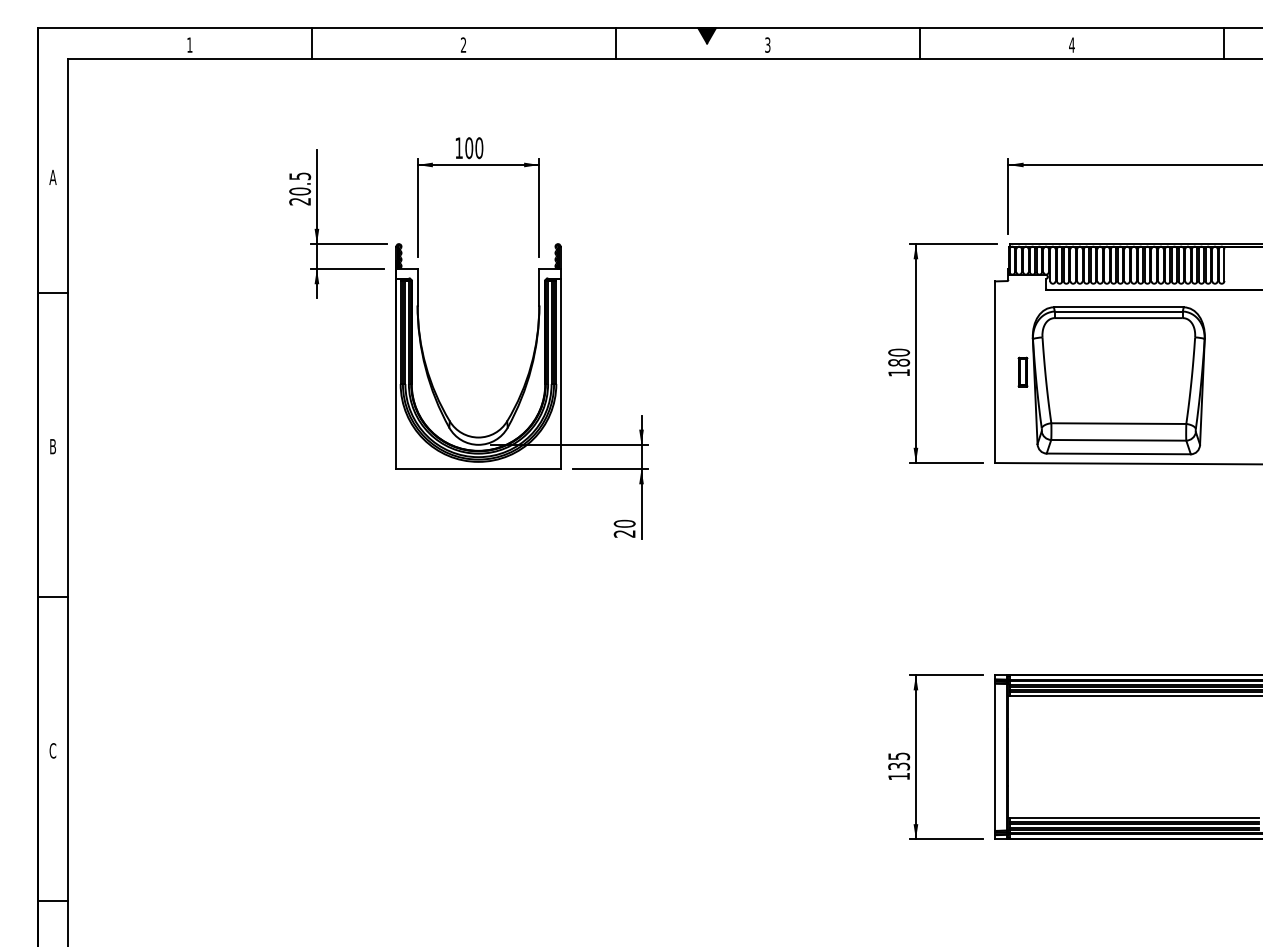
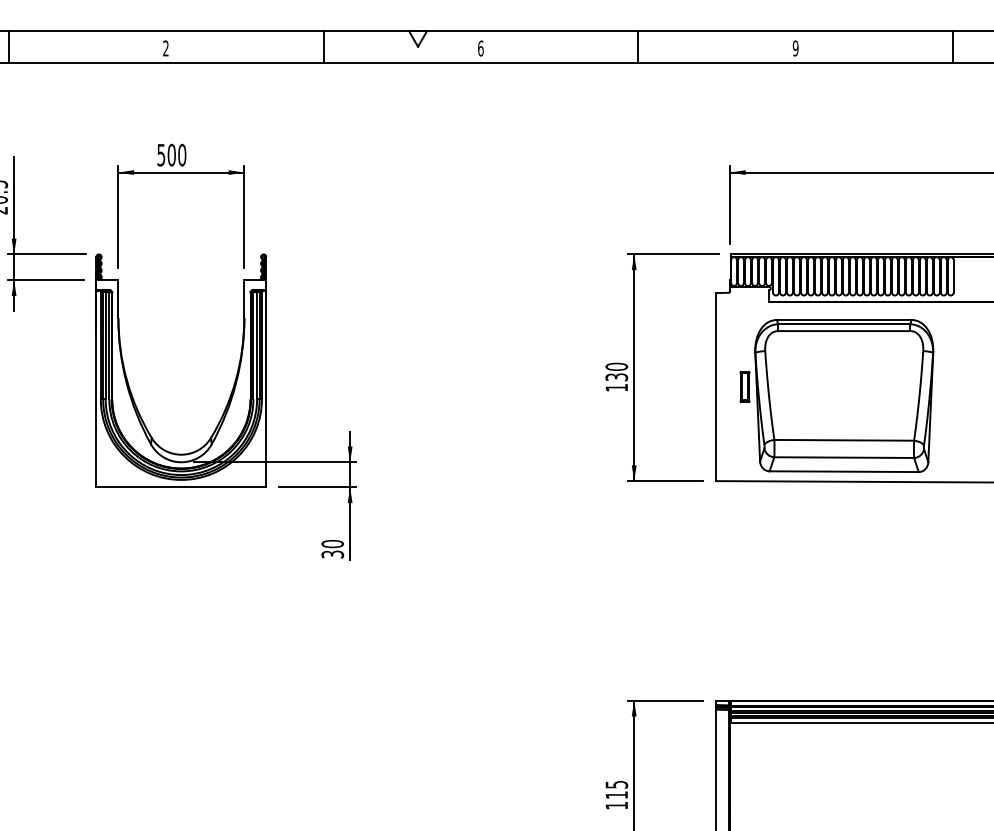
fill: (706, 35) -> (417, 38), removed
text: (767, 44) -> (480, 47), 3 -> 6
text: (1071, 44) -> (795, 47), 4 -> 9
text: (458, 148) -> (160, 155), 100 -> 500
text: (899, 362) -> (617, 377), 180 -> 130
text: (624, 533) -> (332, 554), 20 -> 30
text: (899, 766) -> (617, 795), 135 -> 115

